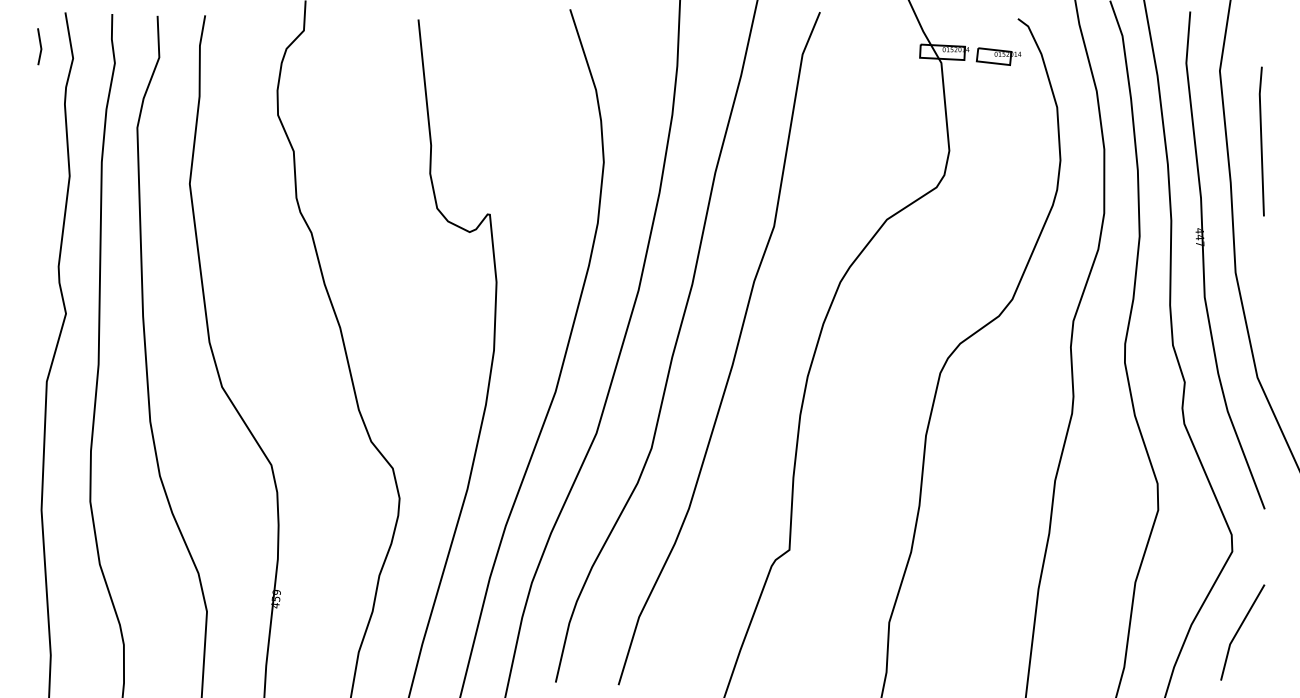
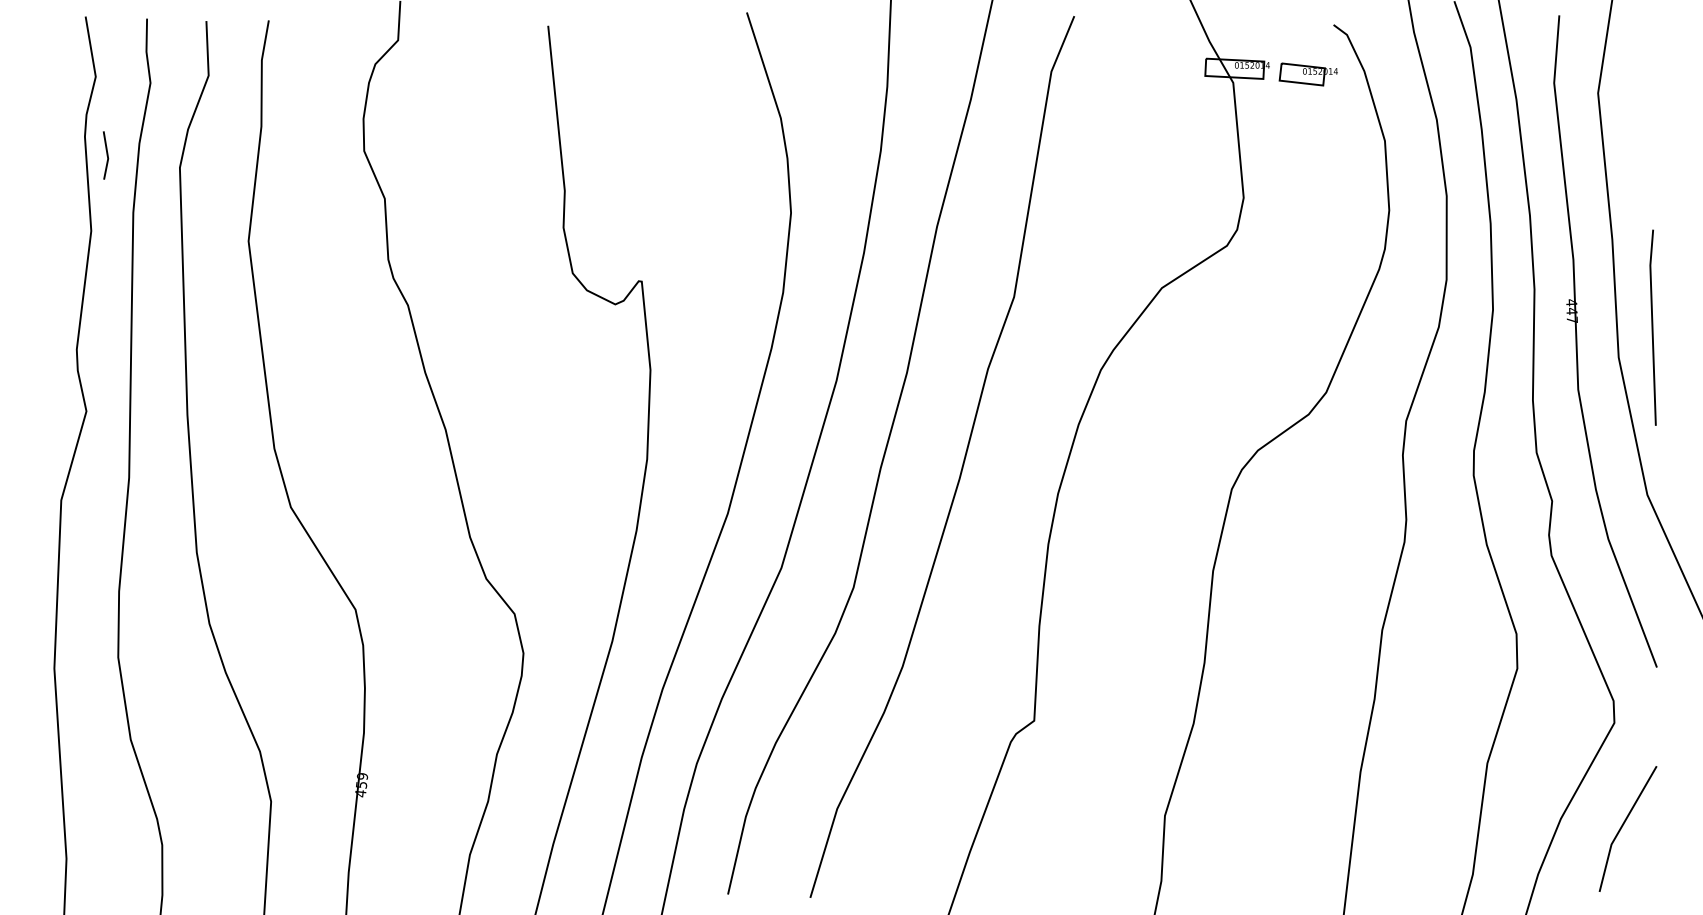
line: (40, 46) -> (106, 155), moved
line: (1261, 141) -> (1652, 327), moved

